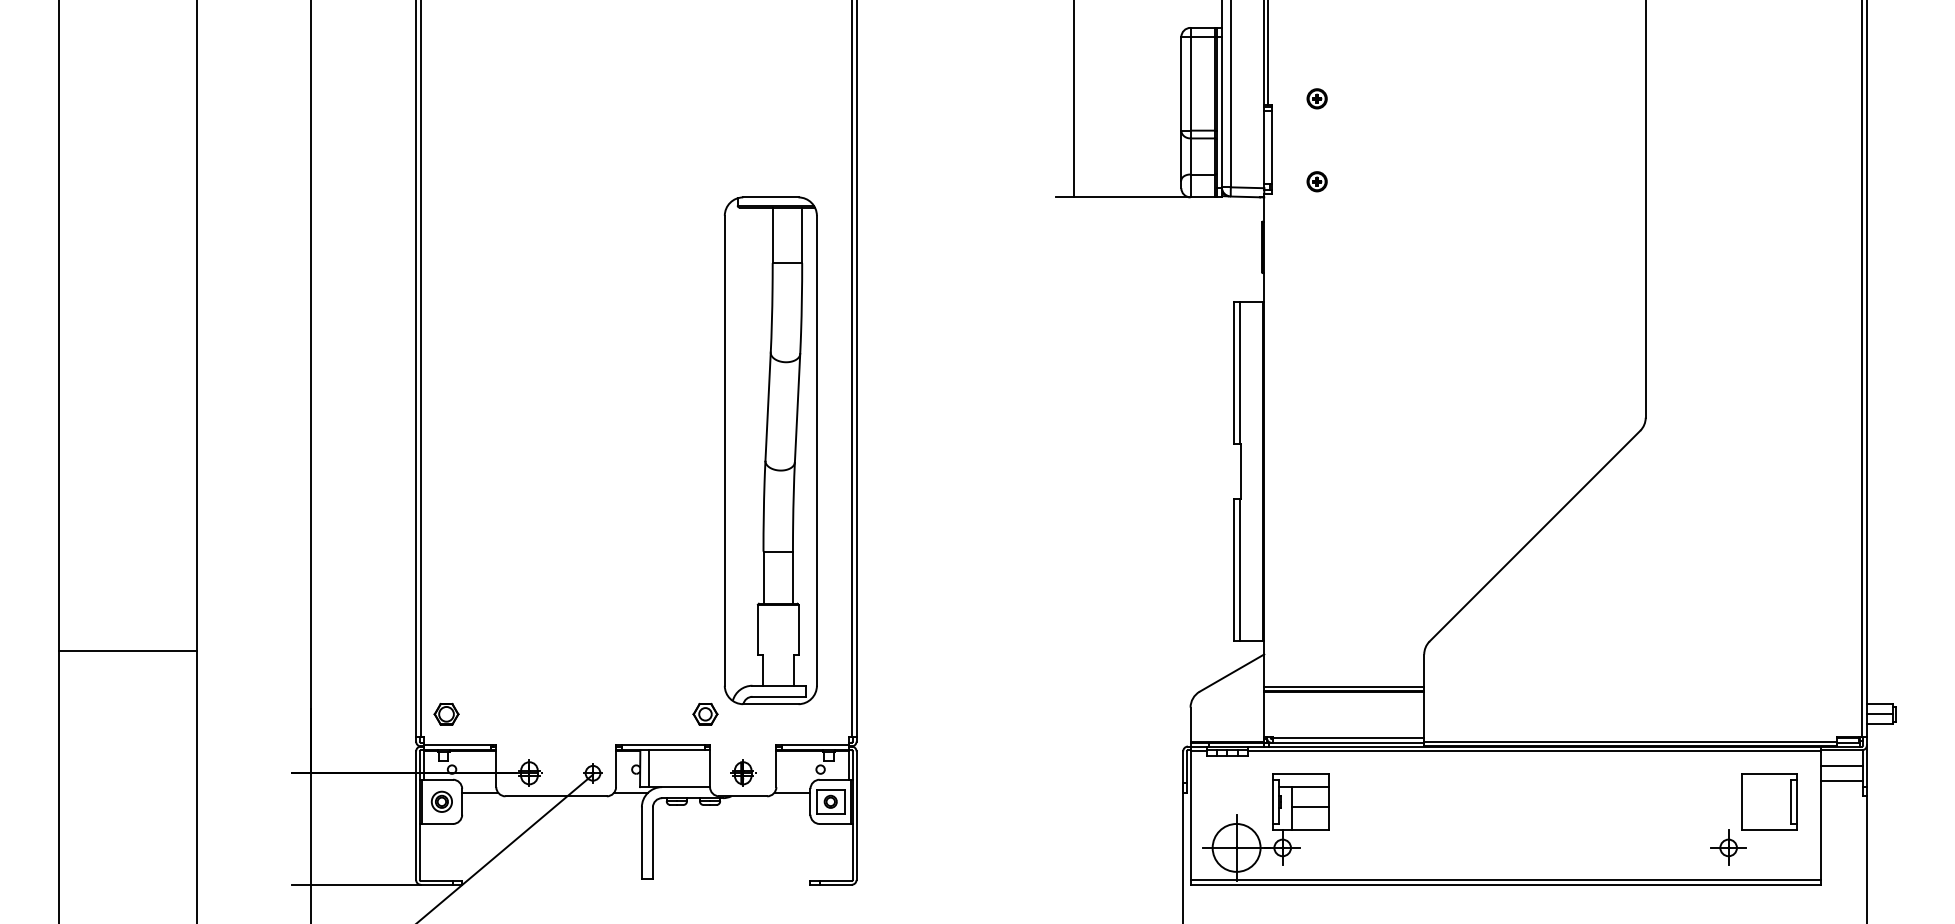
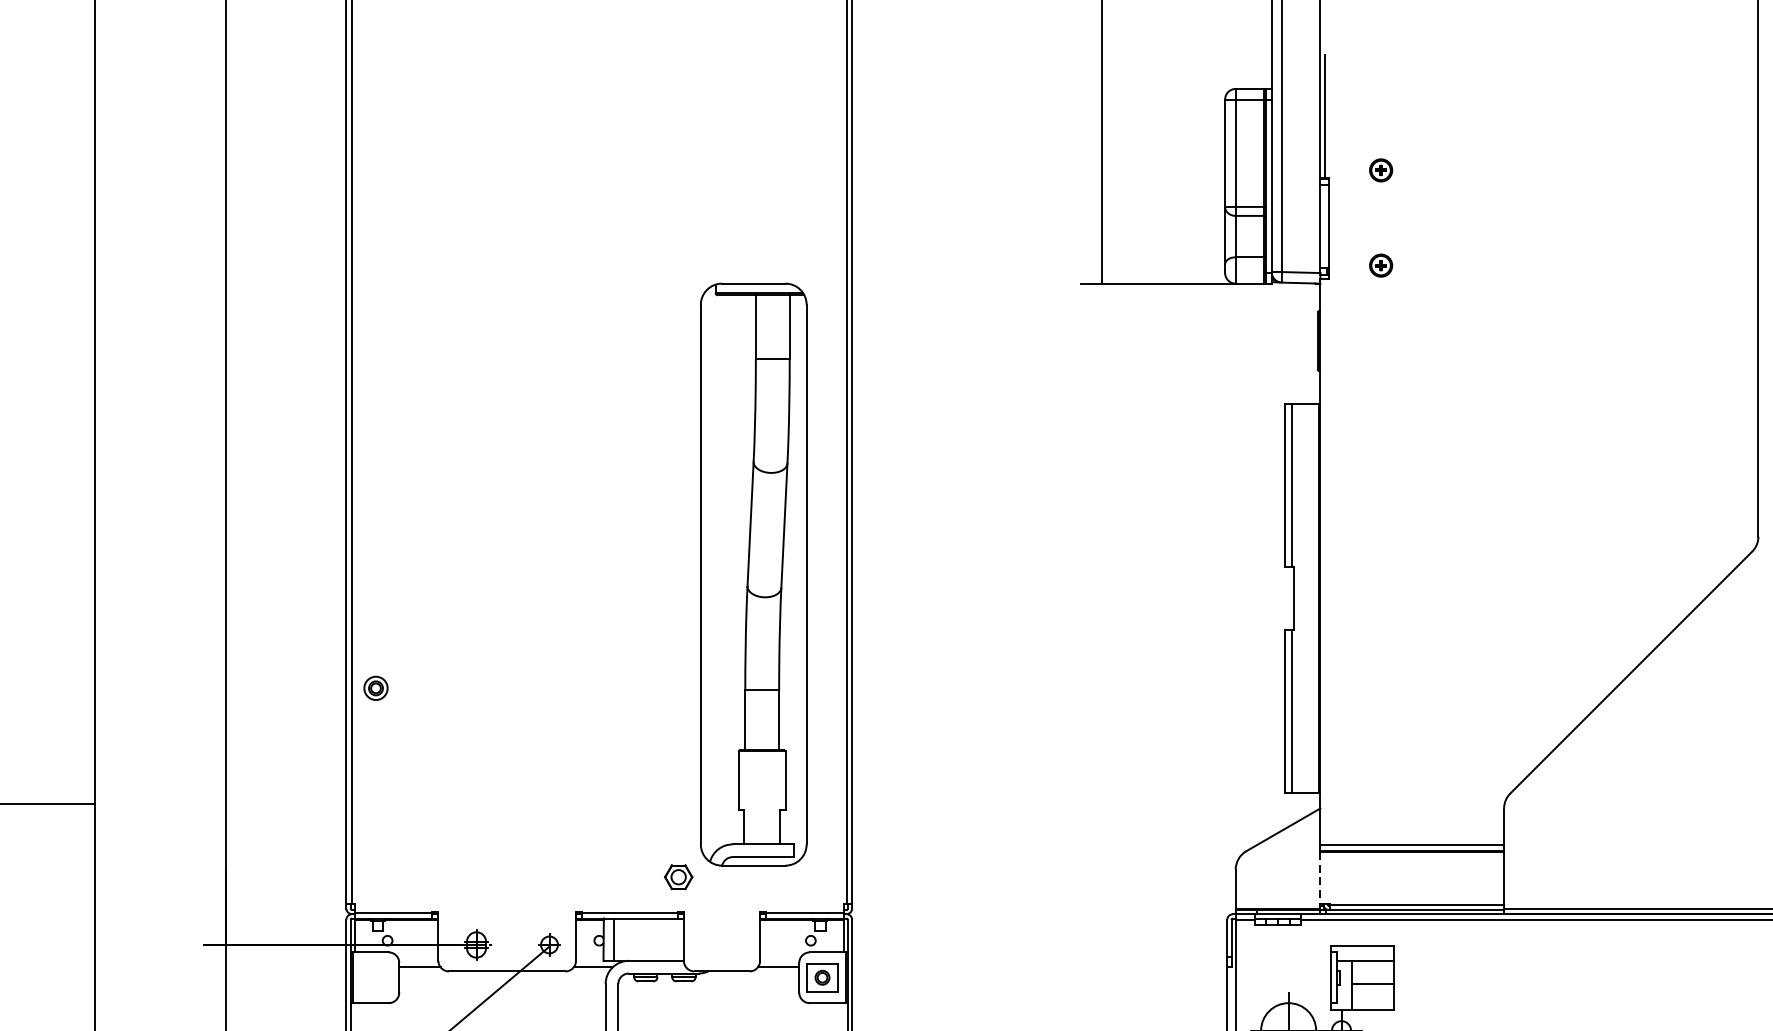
part: (446, 714) -> (381, 877), removed
line: (1264, 715) -> (1320, 878), solid -> dashed
part: (743, 772) -> (722, 944), removed
part: (441, 801) -> (375, 687), moved

